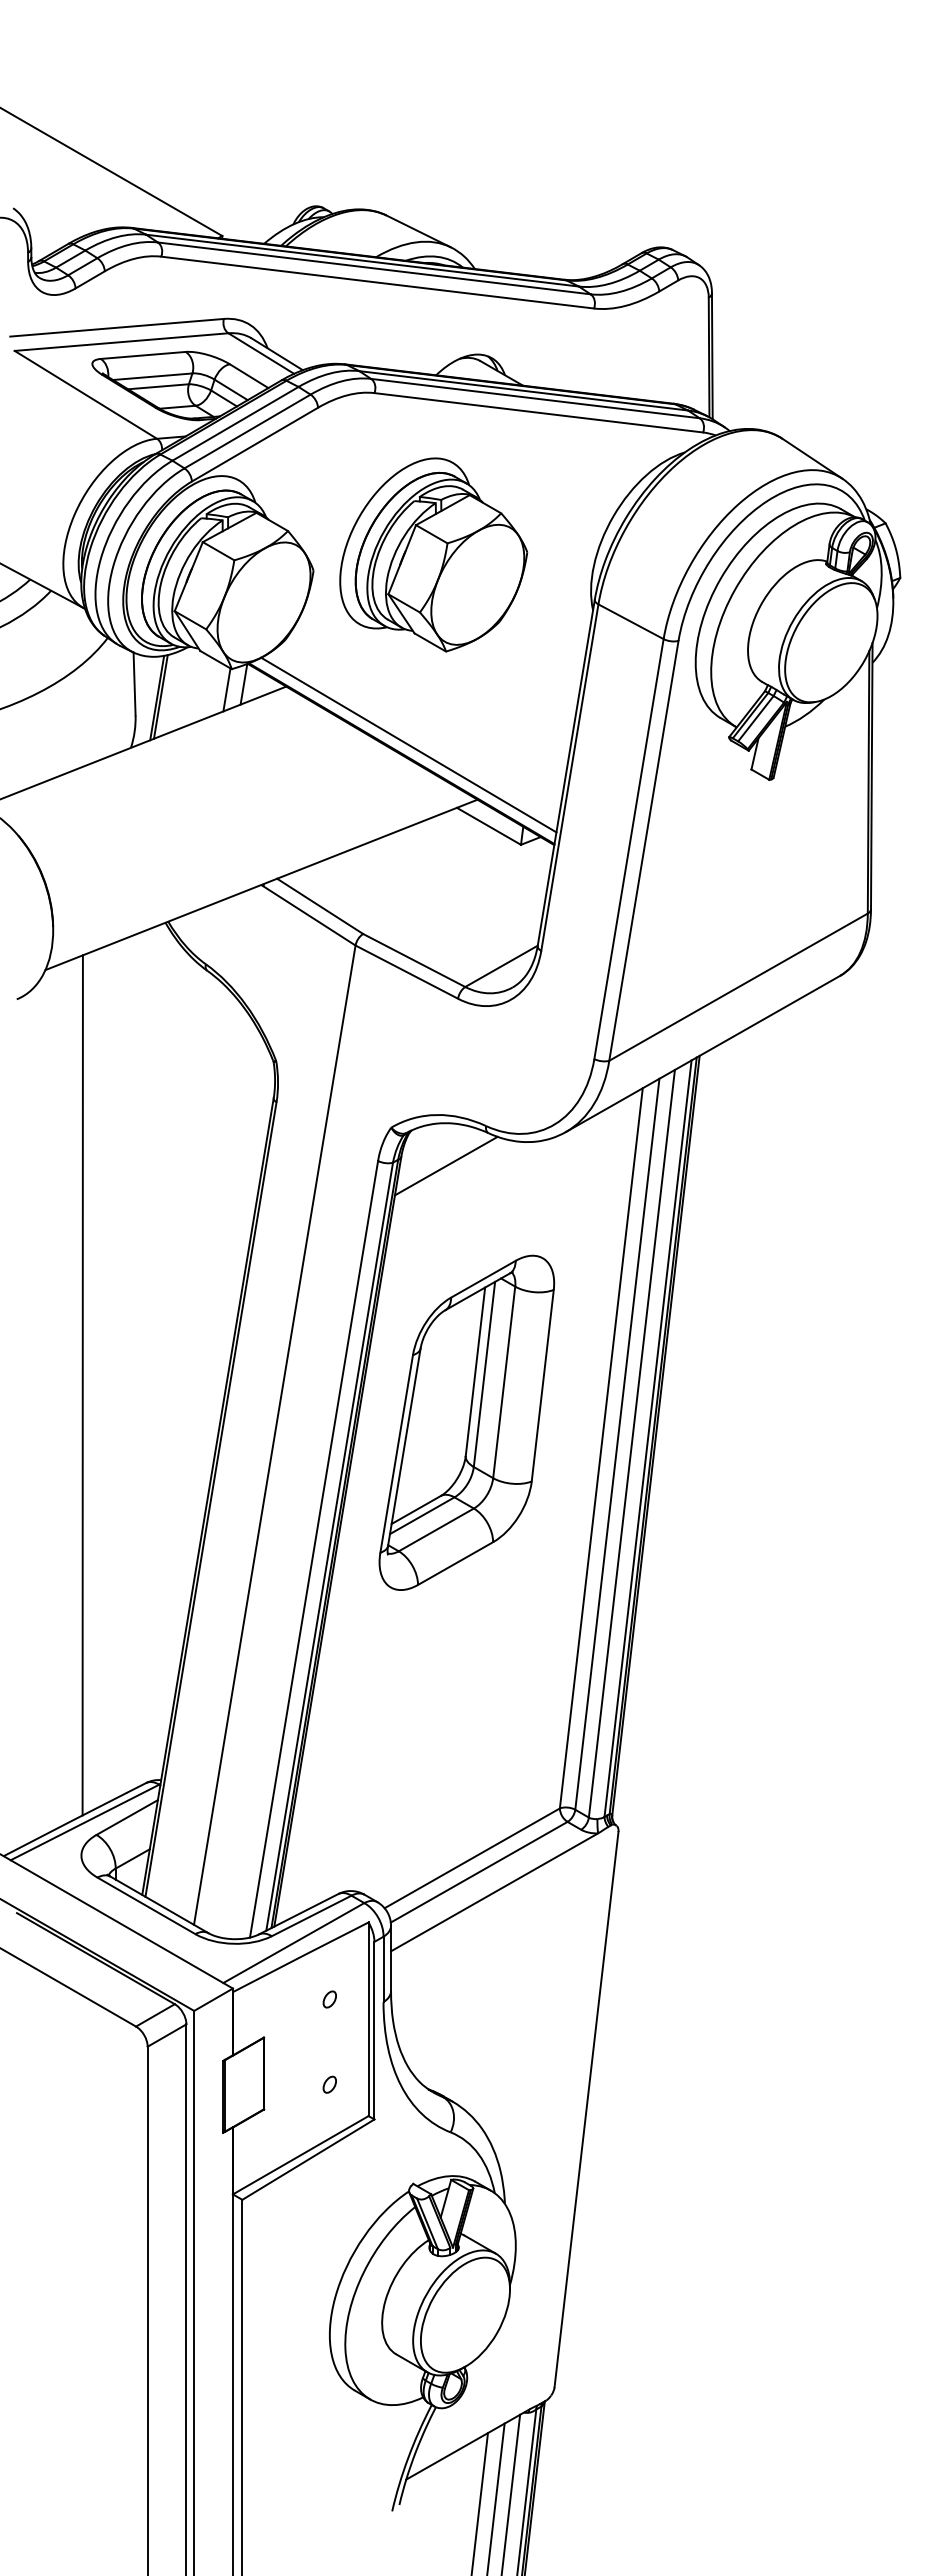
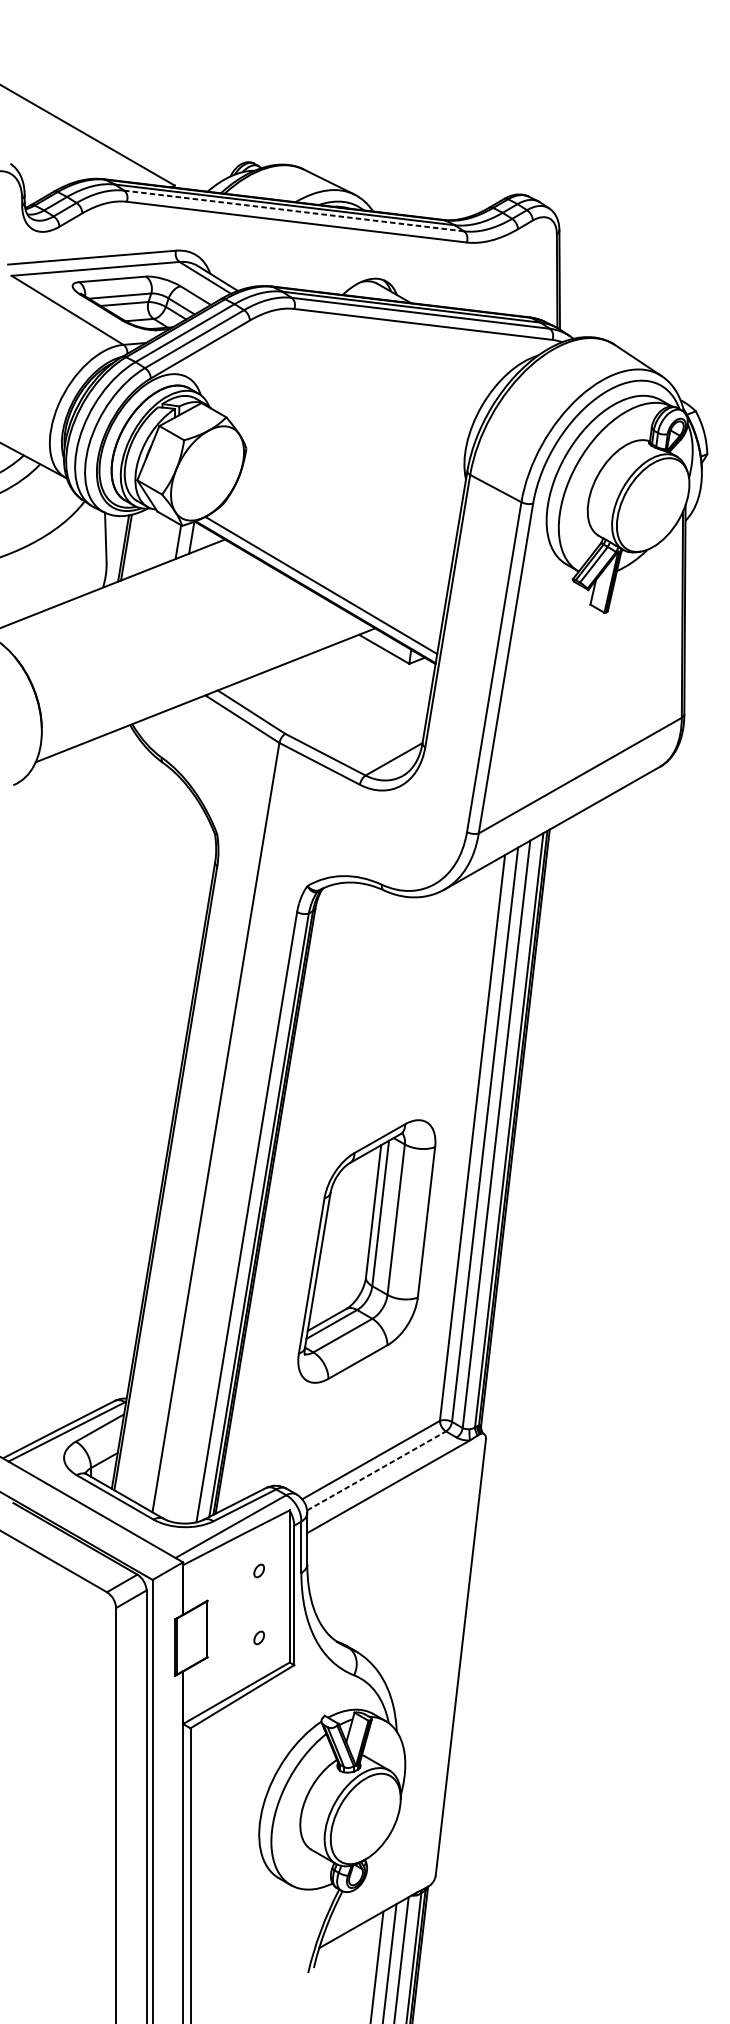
line: (374, 268) -> (294, 211), solid -> dashed
part: (433, 554) -> (340, 435), removed
line: (445, 1165) -> (350, 915), removed
line: (82, 1385) -> (64, 1088), removed
part: (466, 1422) -> (366, 1251), moved
line: (479, 1872) -> (376, 1471), solid -> dashed

